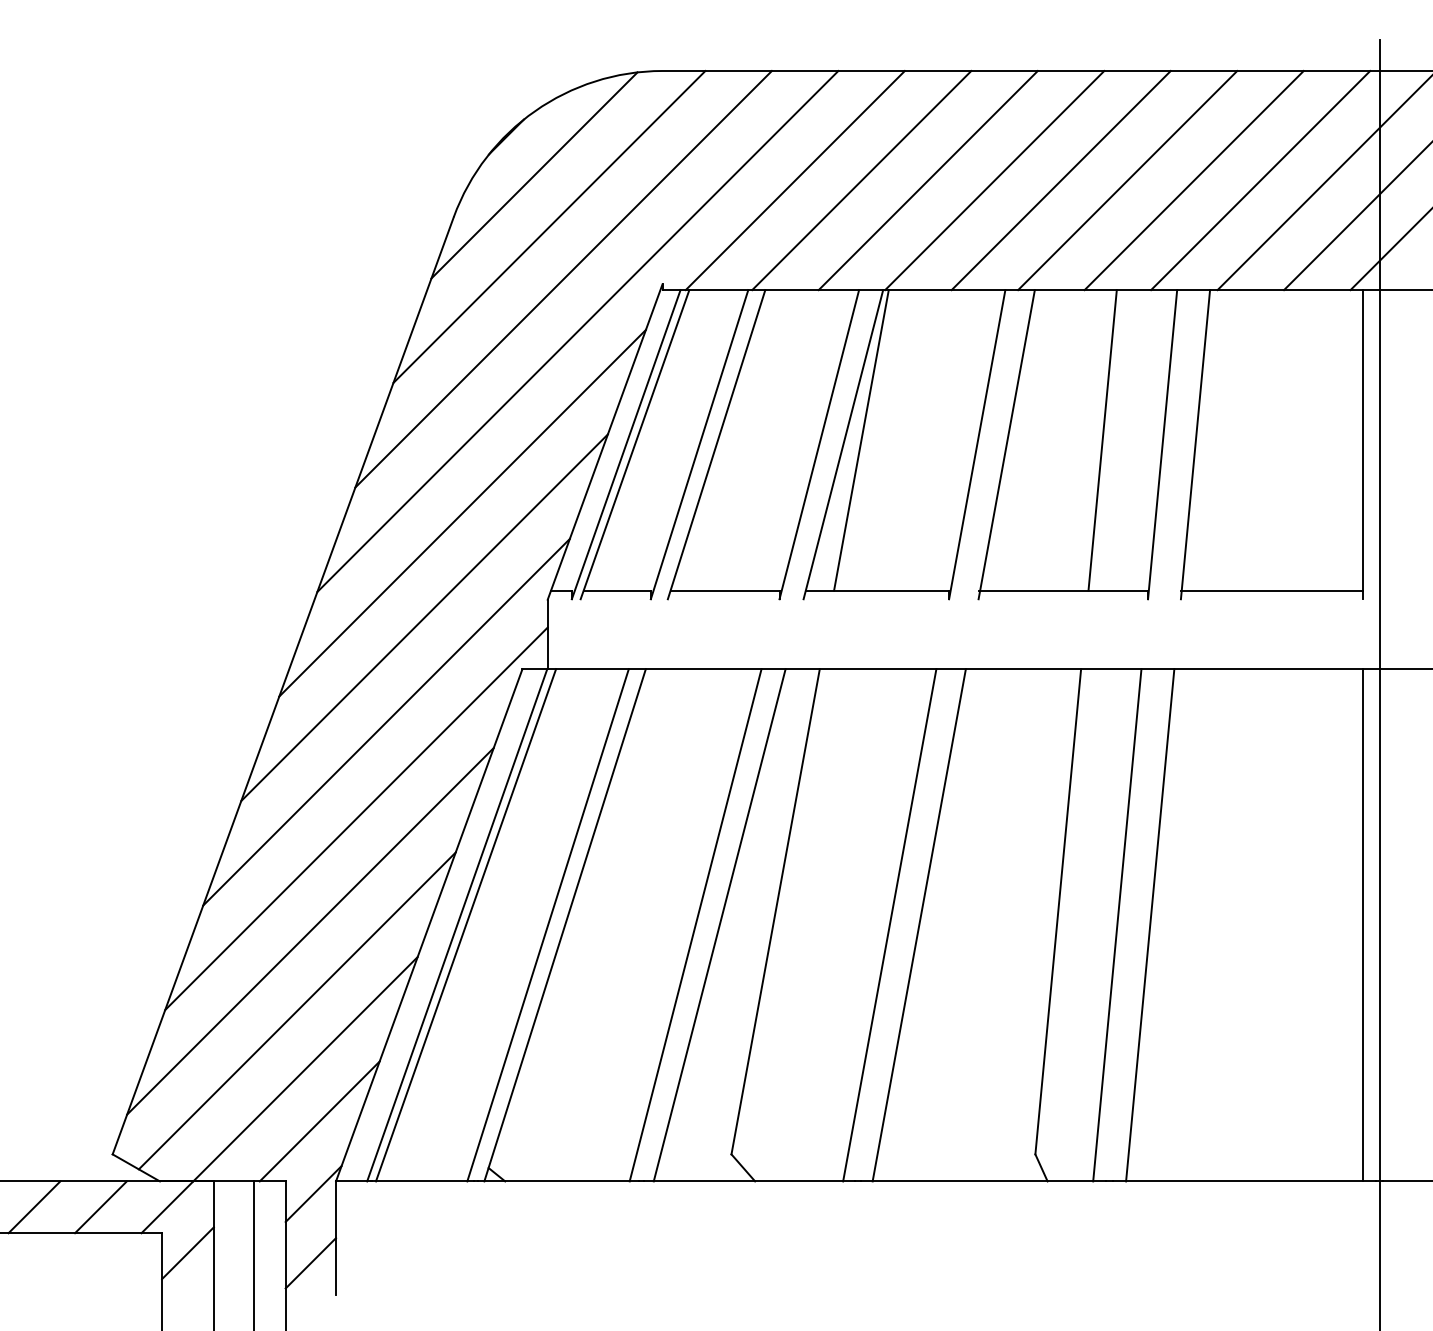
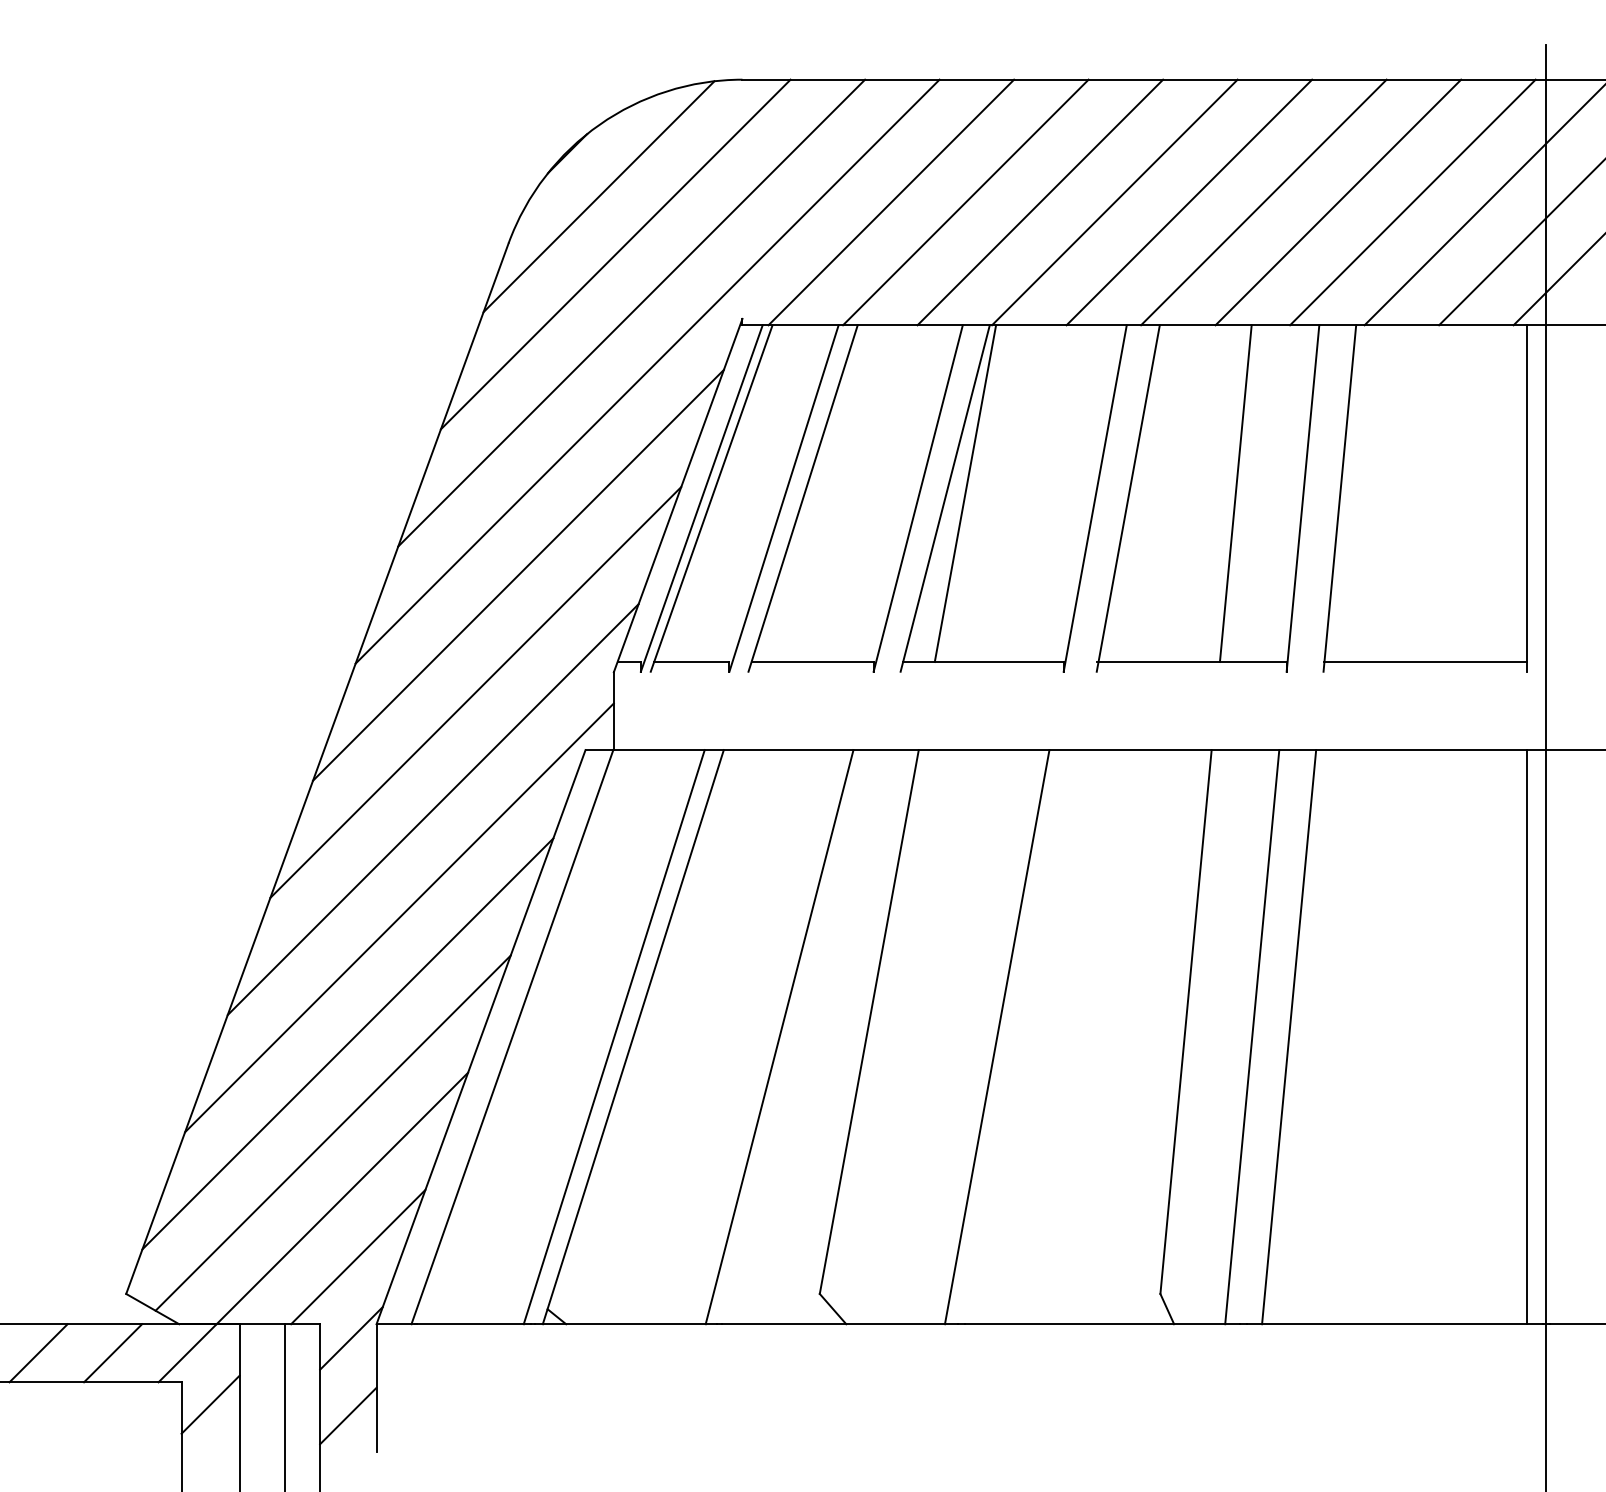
line: (466, 925) -> (522, 1037), removed
line: (719, 925) -> (806, 1037), removed
line: (918, 925) -> (1029, 1037), removed

